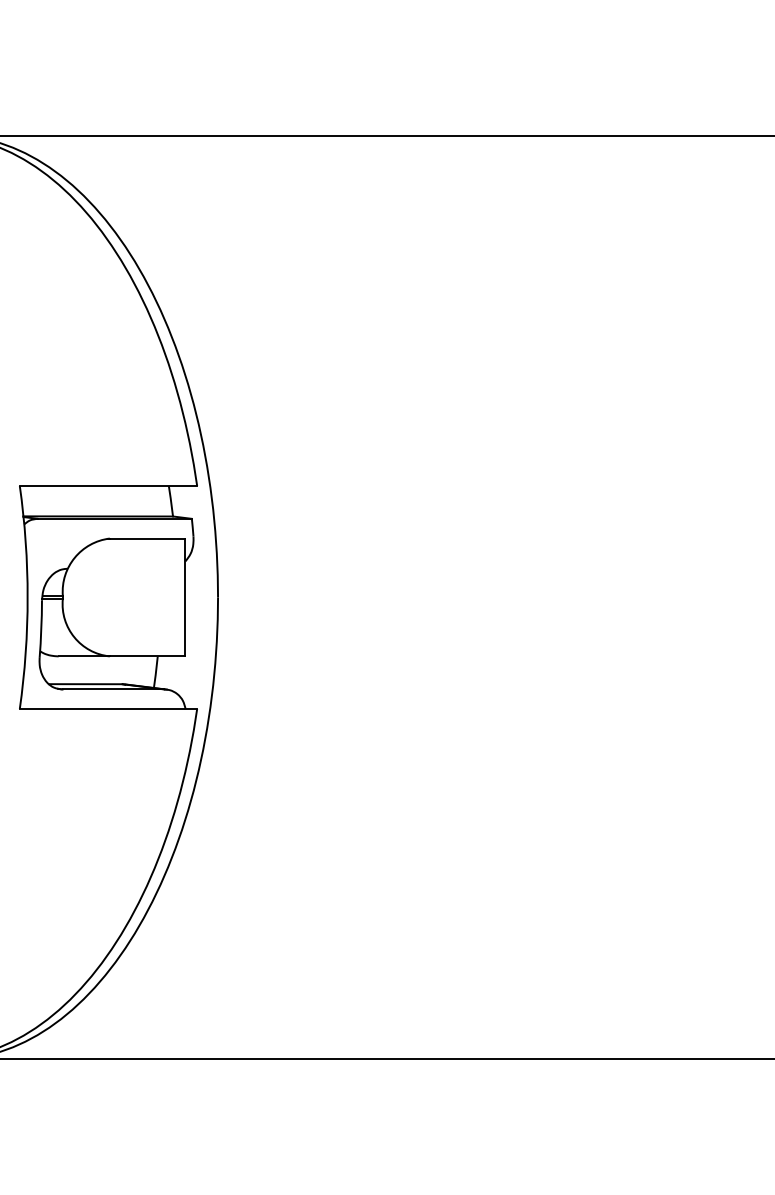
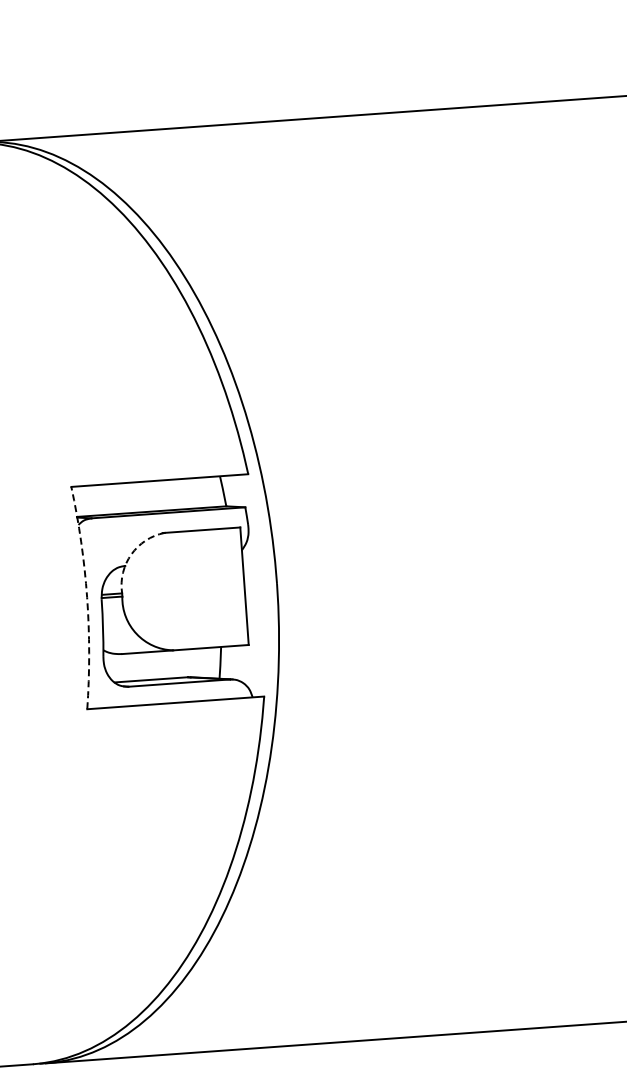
arc: (74, 557) -> (131, 554), solid -> dashed
arc: (27, 597) -> (86, 597), solid -> dashed

